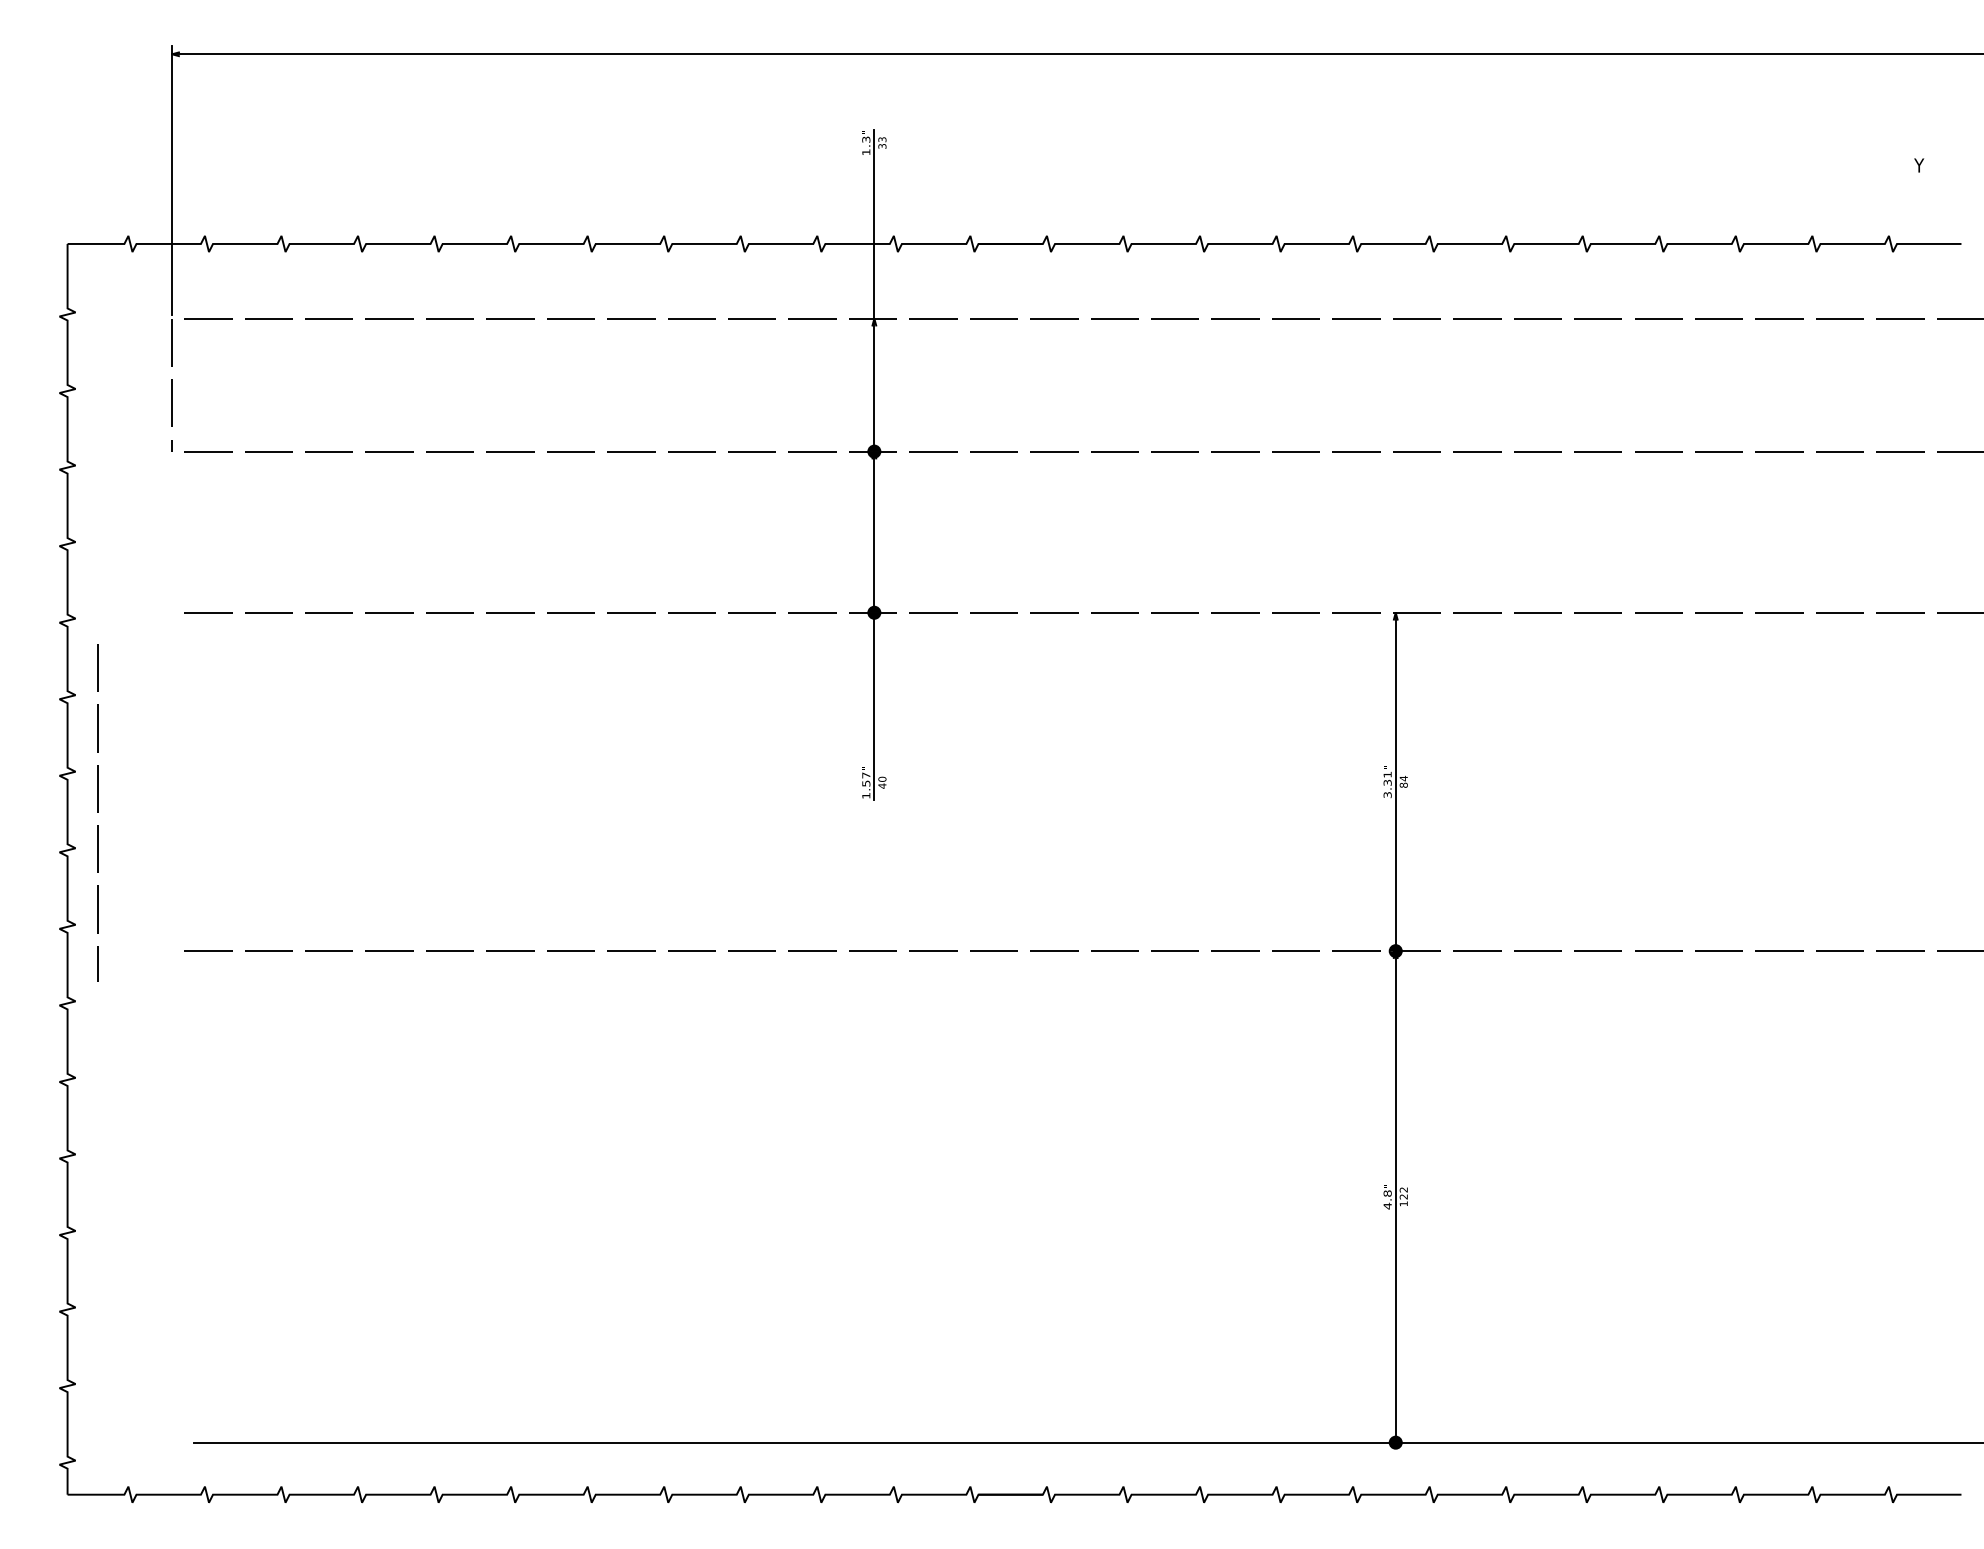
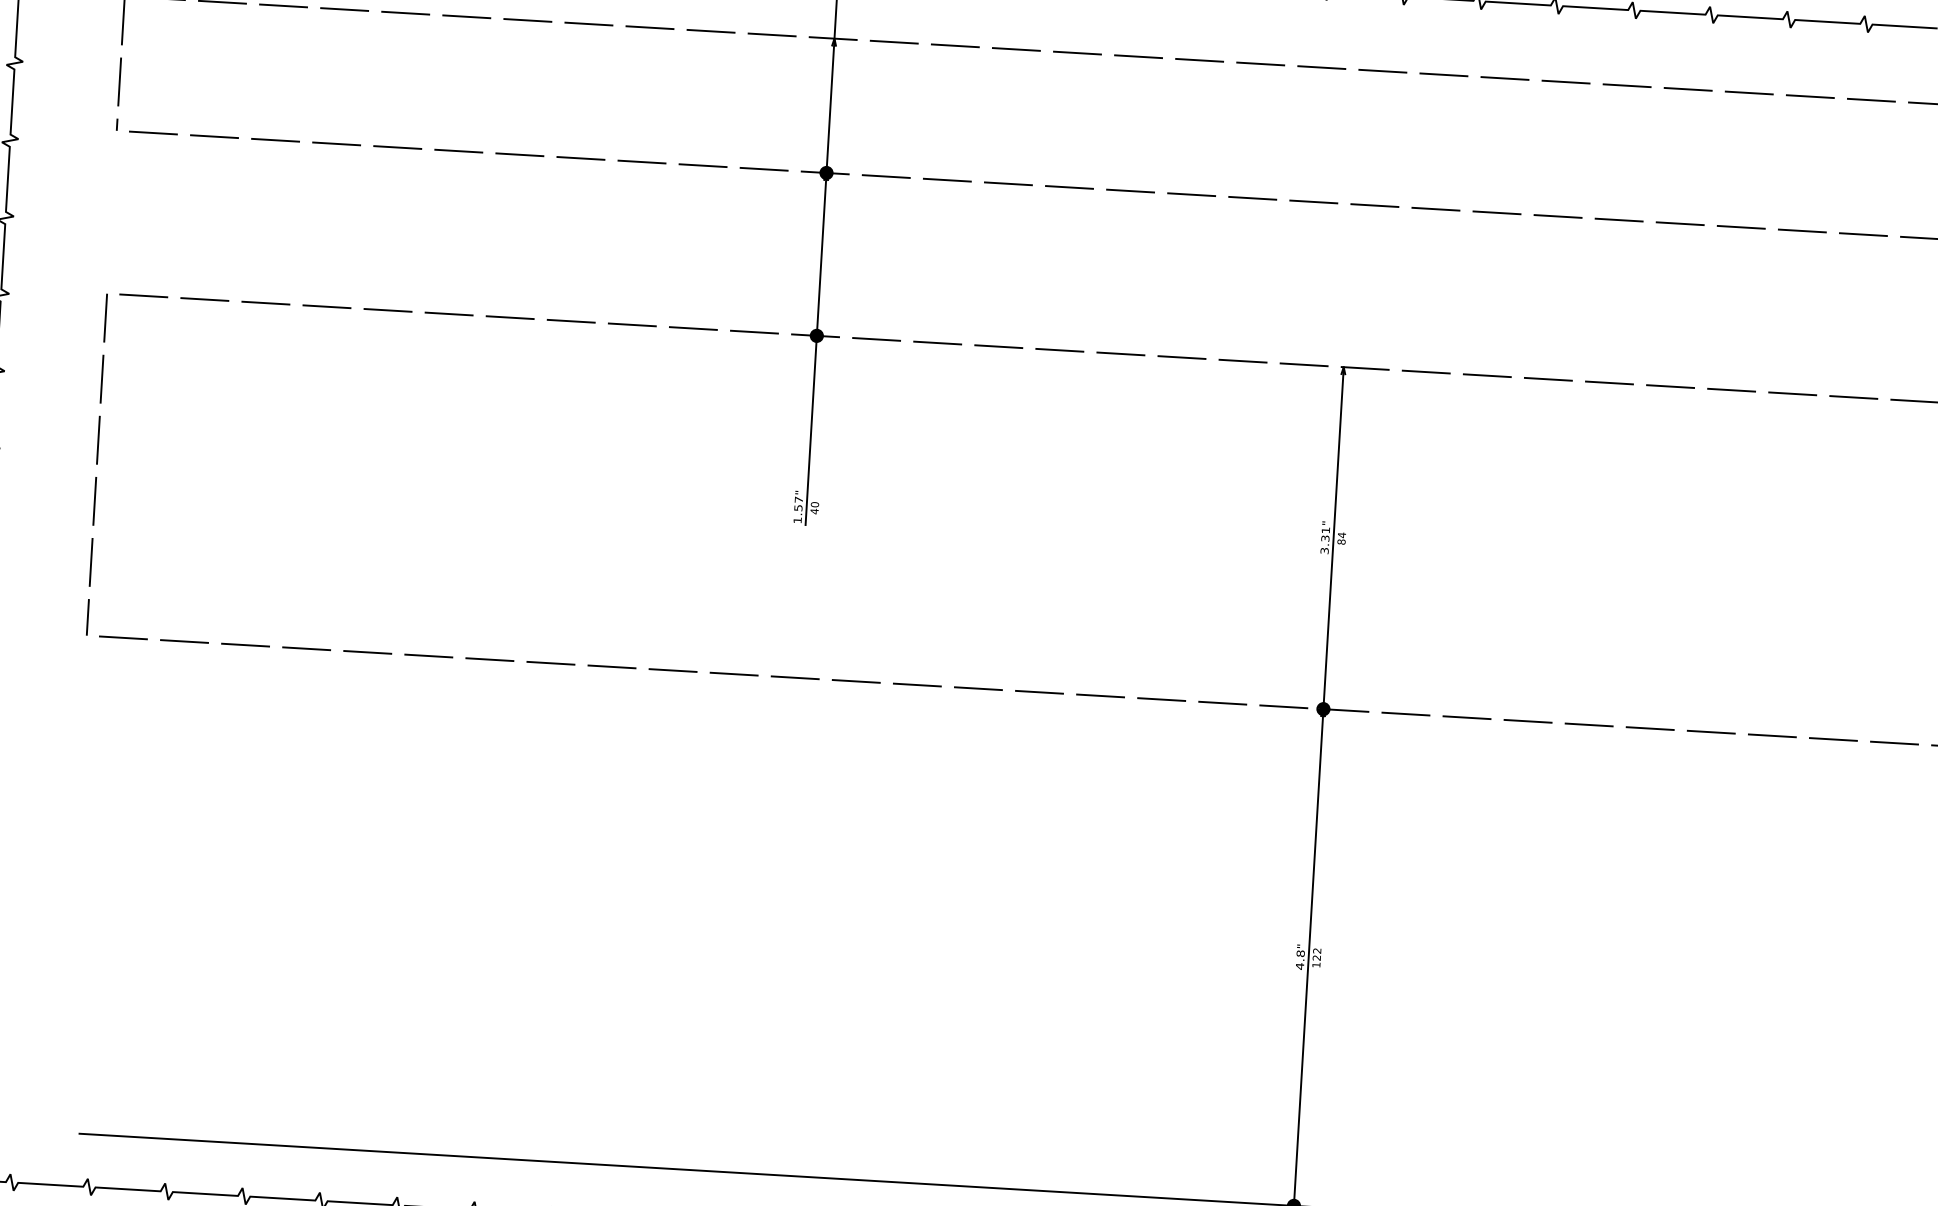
line: (97, 812) -> (96, 464), moved

